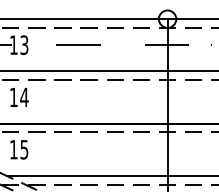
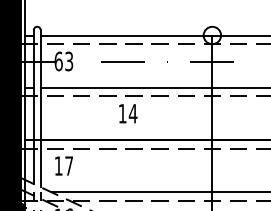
text: (13, 45) -> (58, 61), 13 -> 63
text: (19, 97) -> (128, 113), moved
text: (23, 149) -> (68, 165), 15 -> 17

